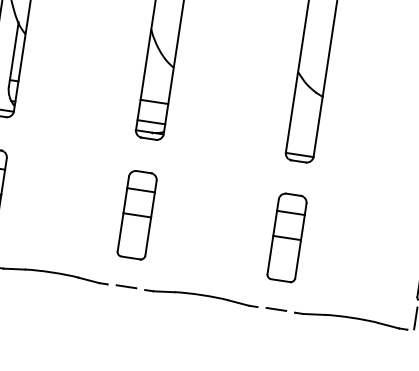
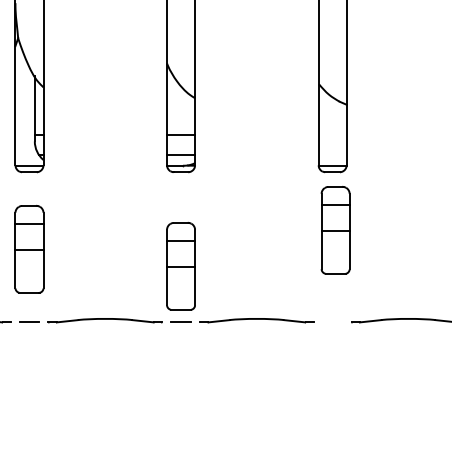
part: (136, 215) -> (180, 266), moved
part: (287, 237) -> (335, 230), moved
line: (276, 308) -> (332, 321), removed

